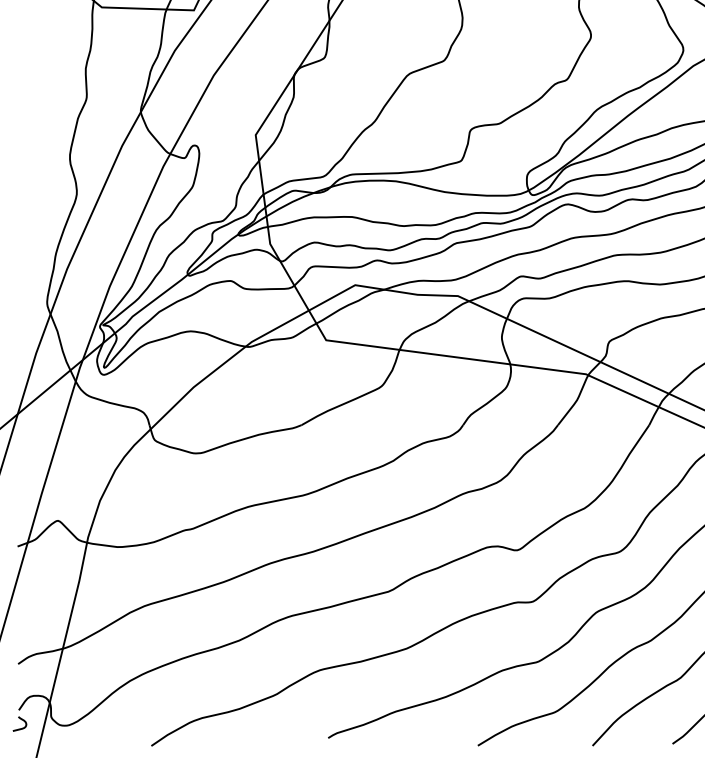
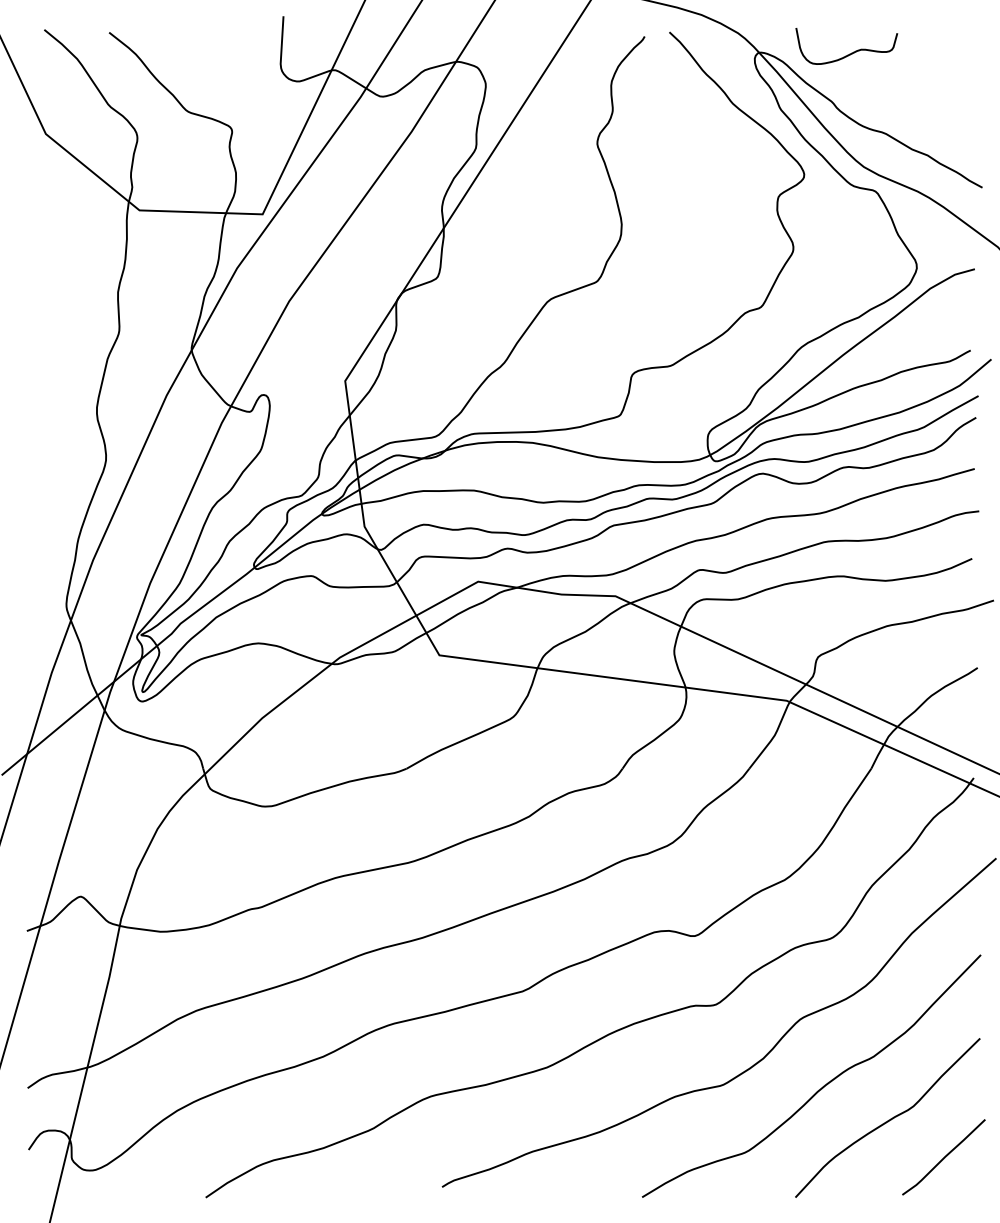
curve: (21, 727) -> (32, 1173), removed

